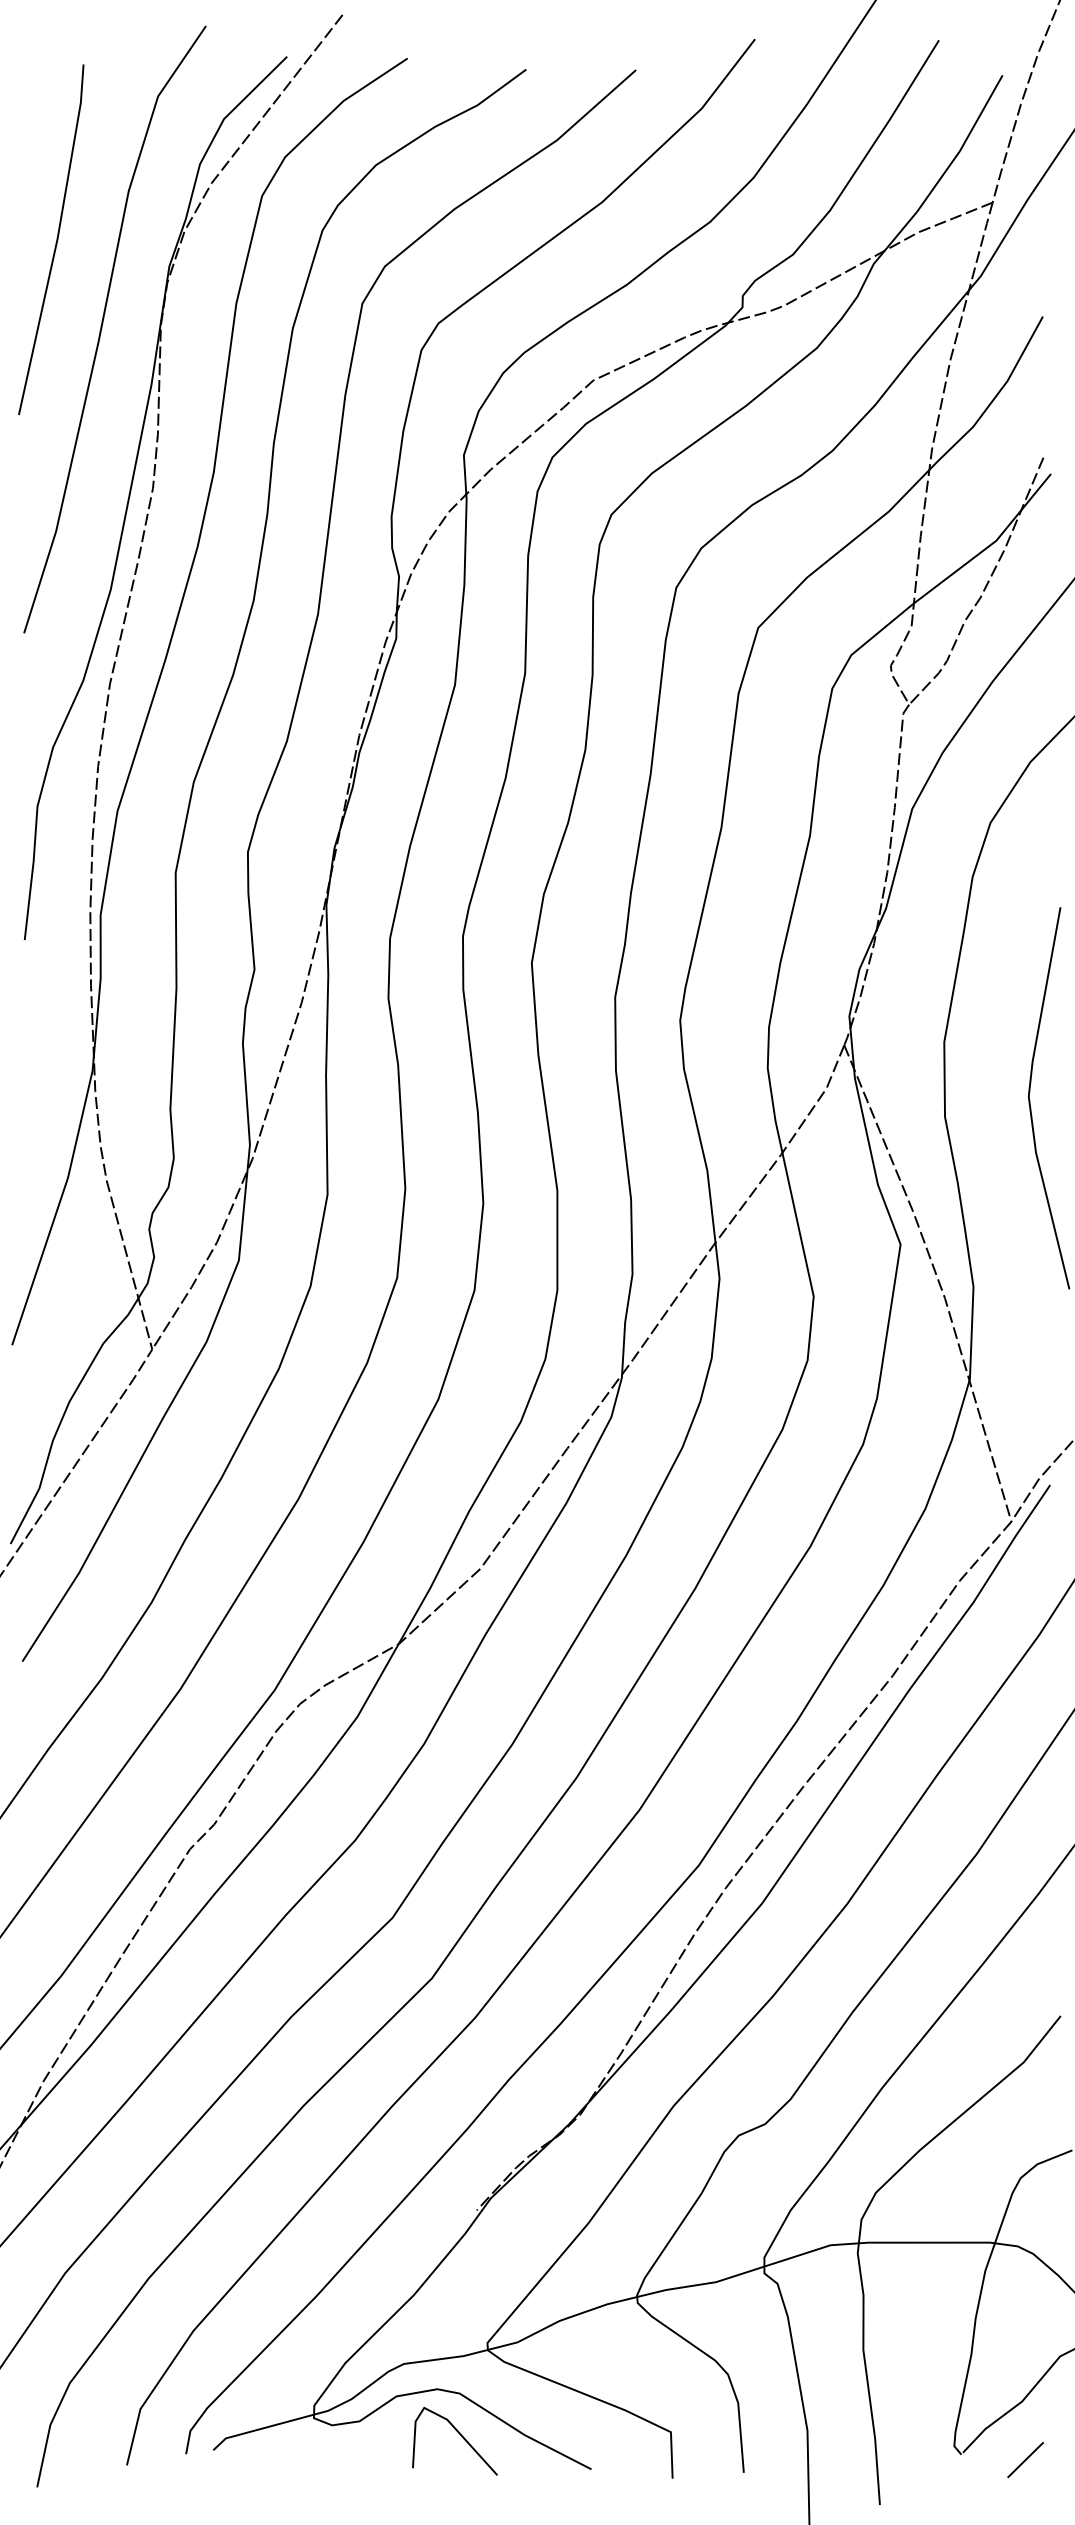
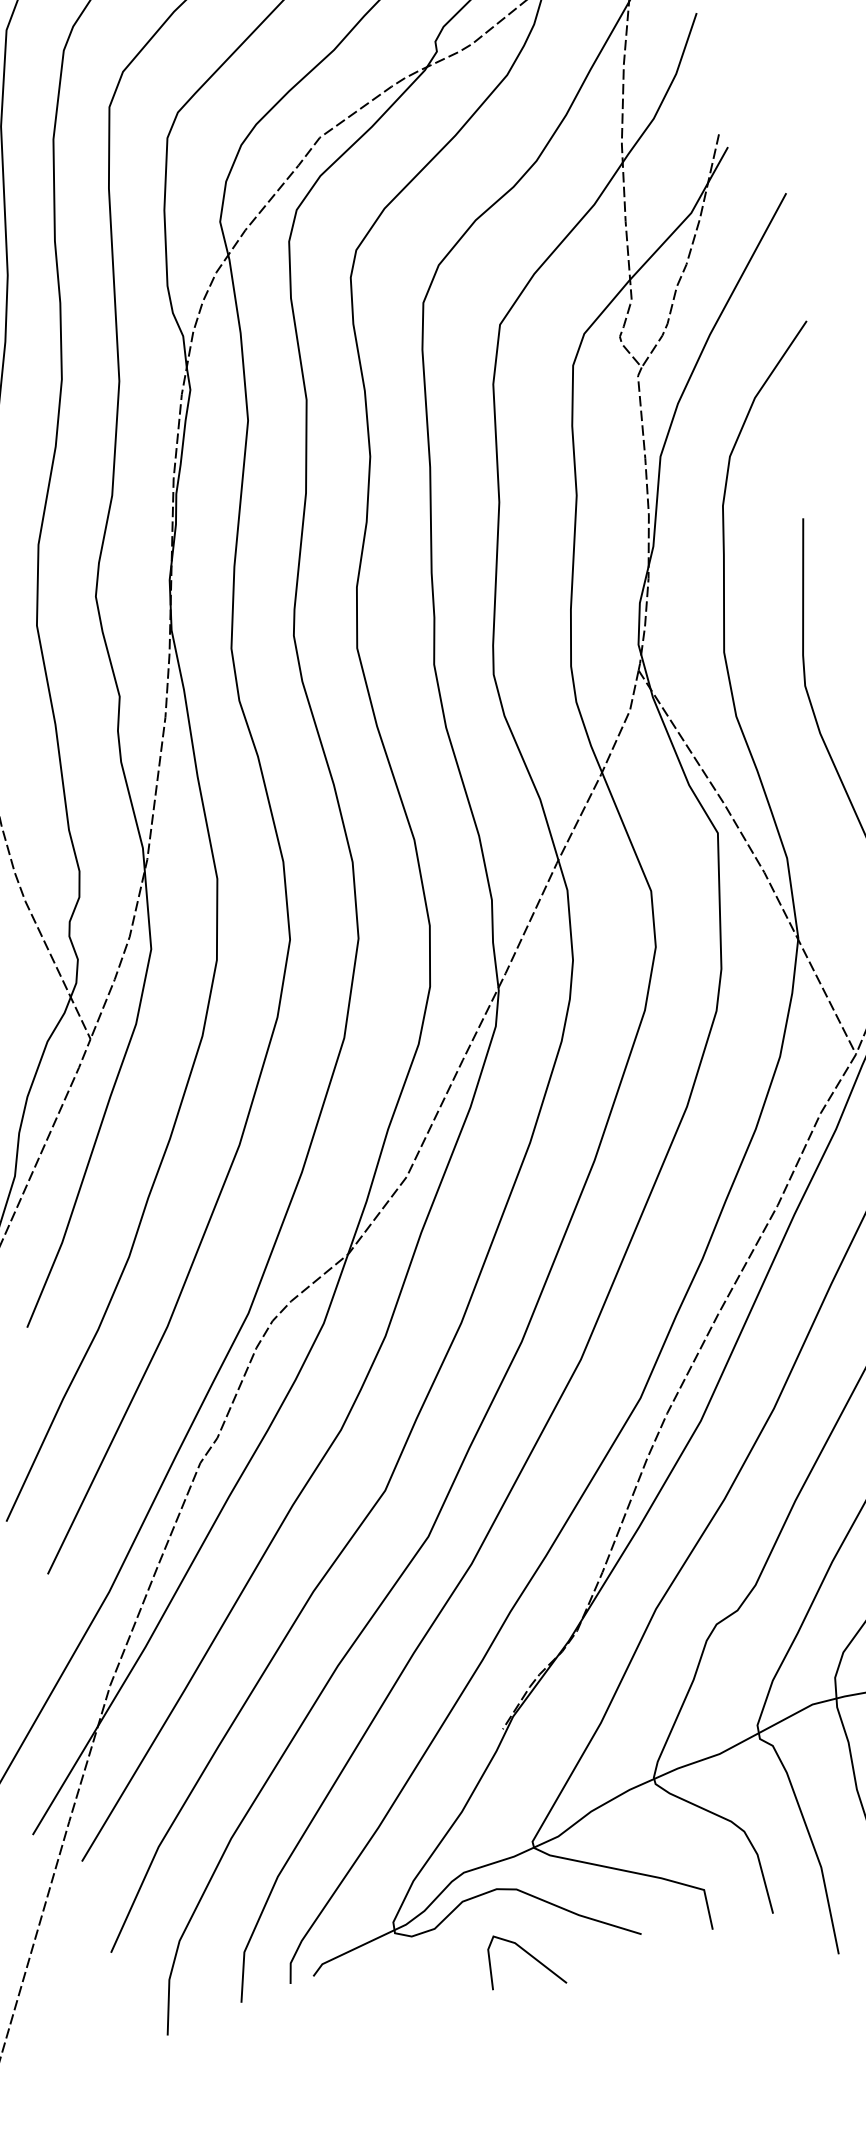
line: (460, 2435) -> (528, 1954), moved

